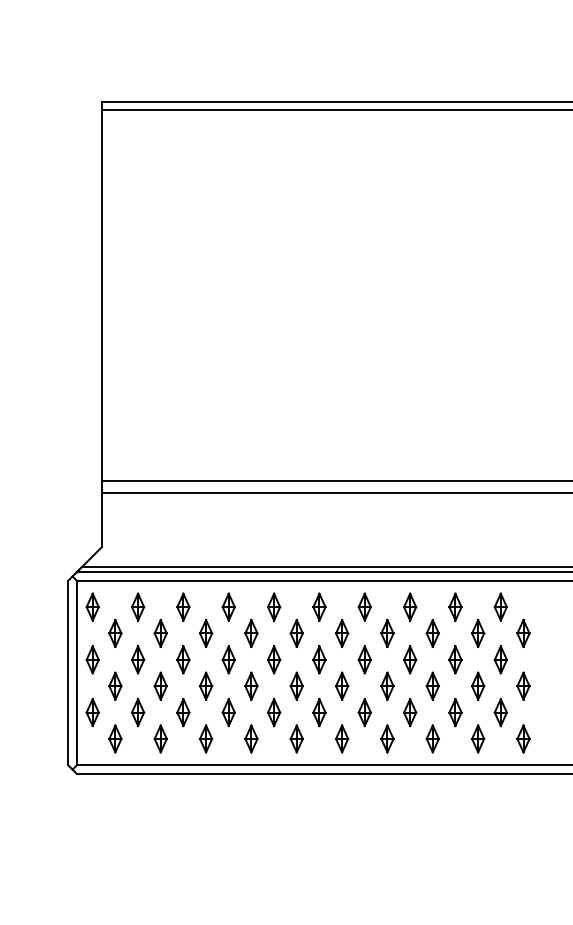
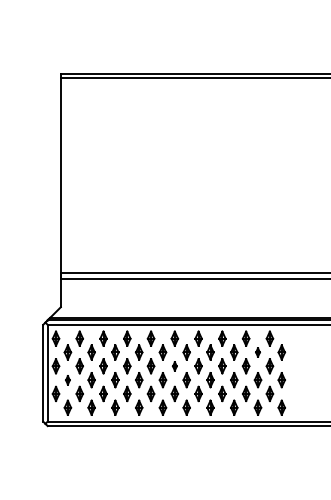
part: (477, 633) -> (257, 352), size x0.6
part: (318, 660) -> (174, 366), size x0.6
part: (114, 686) -> (67, 380), size x0.6

